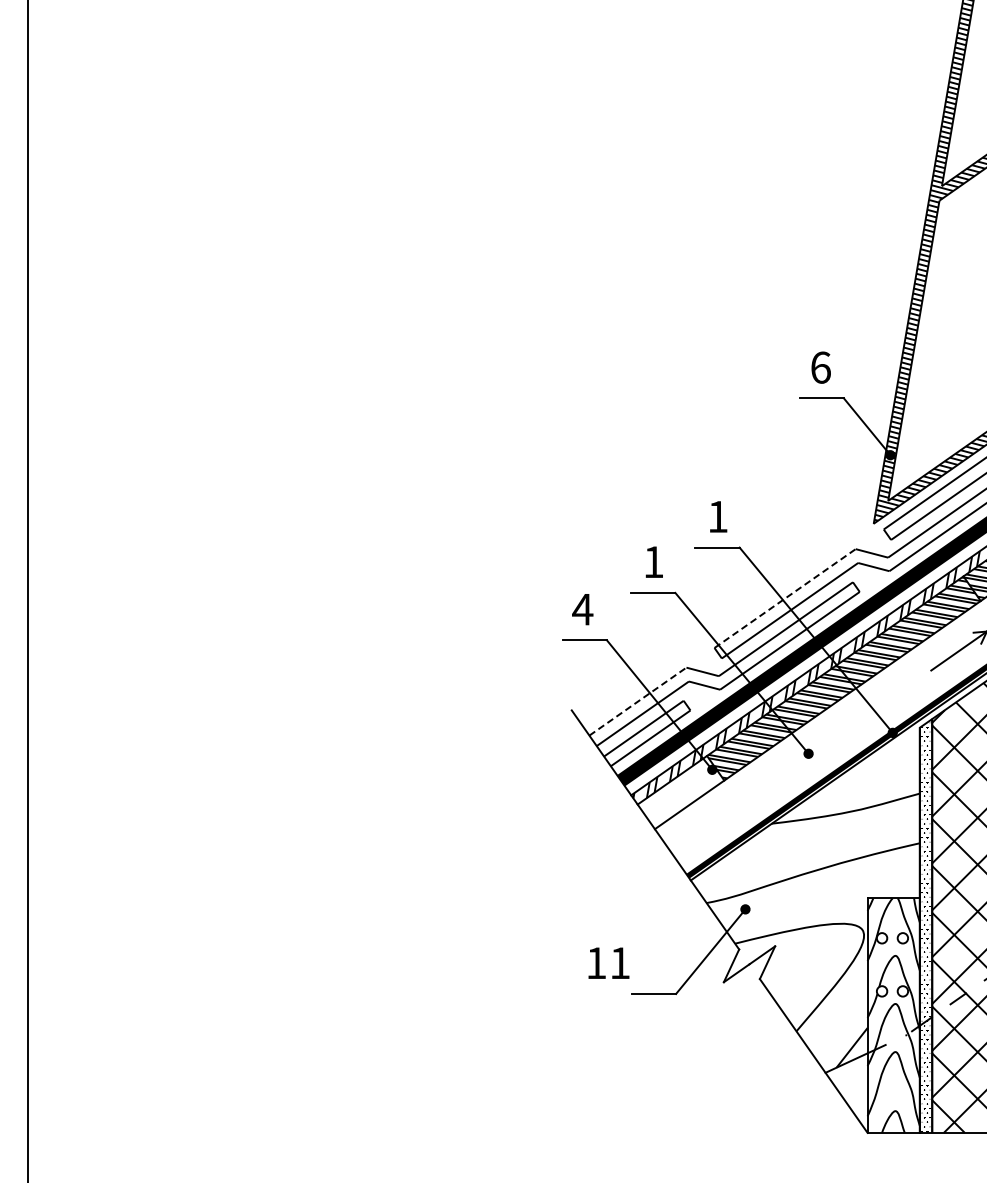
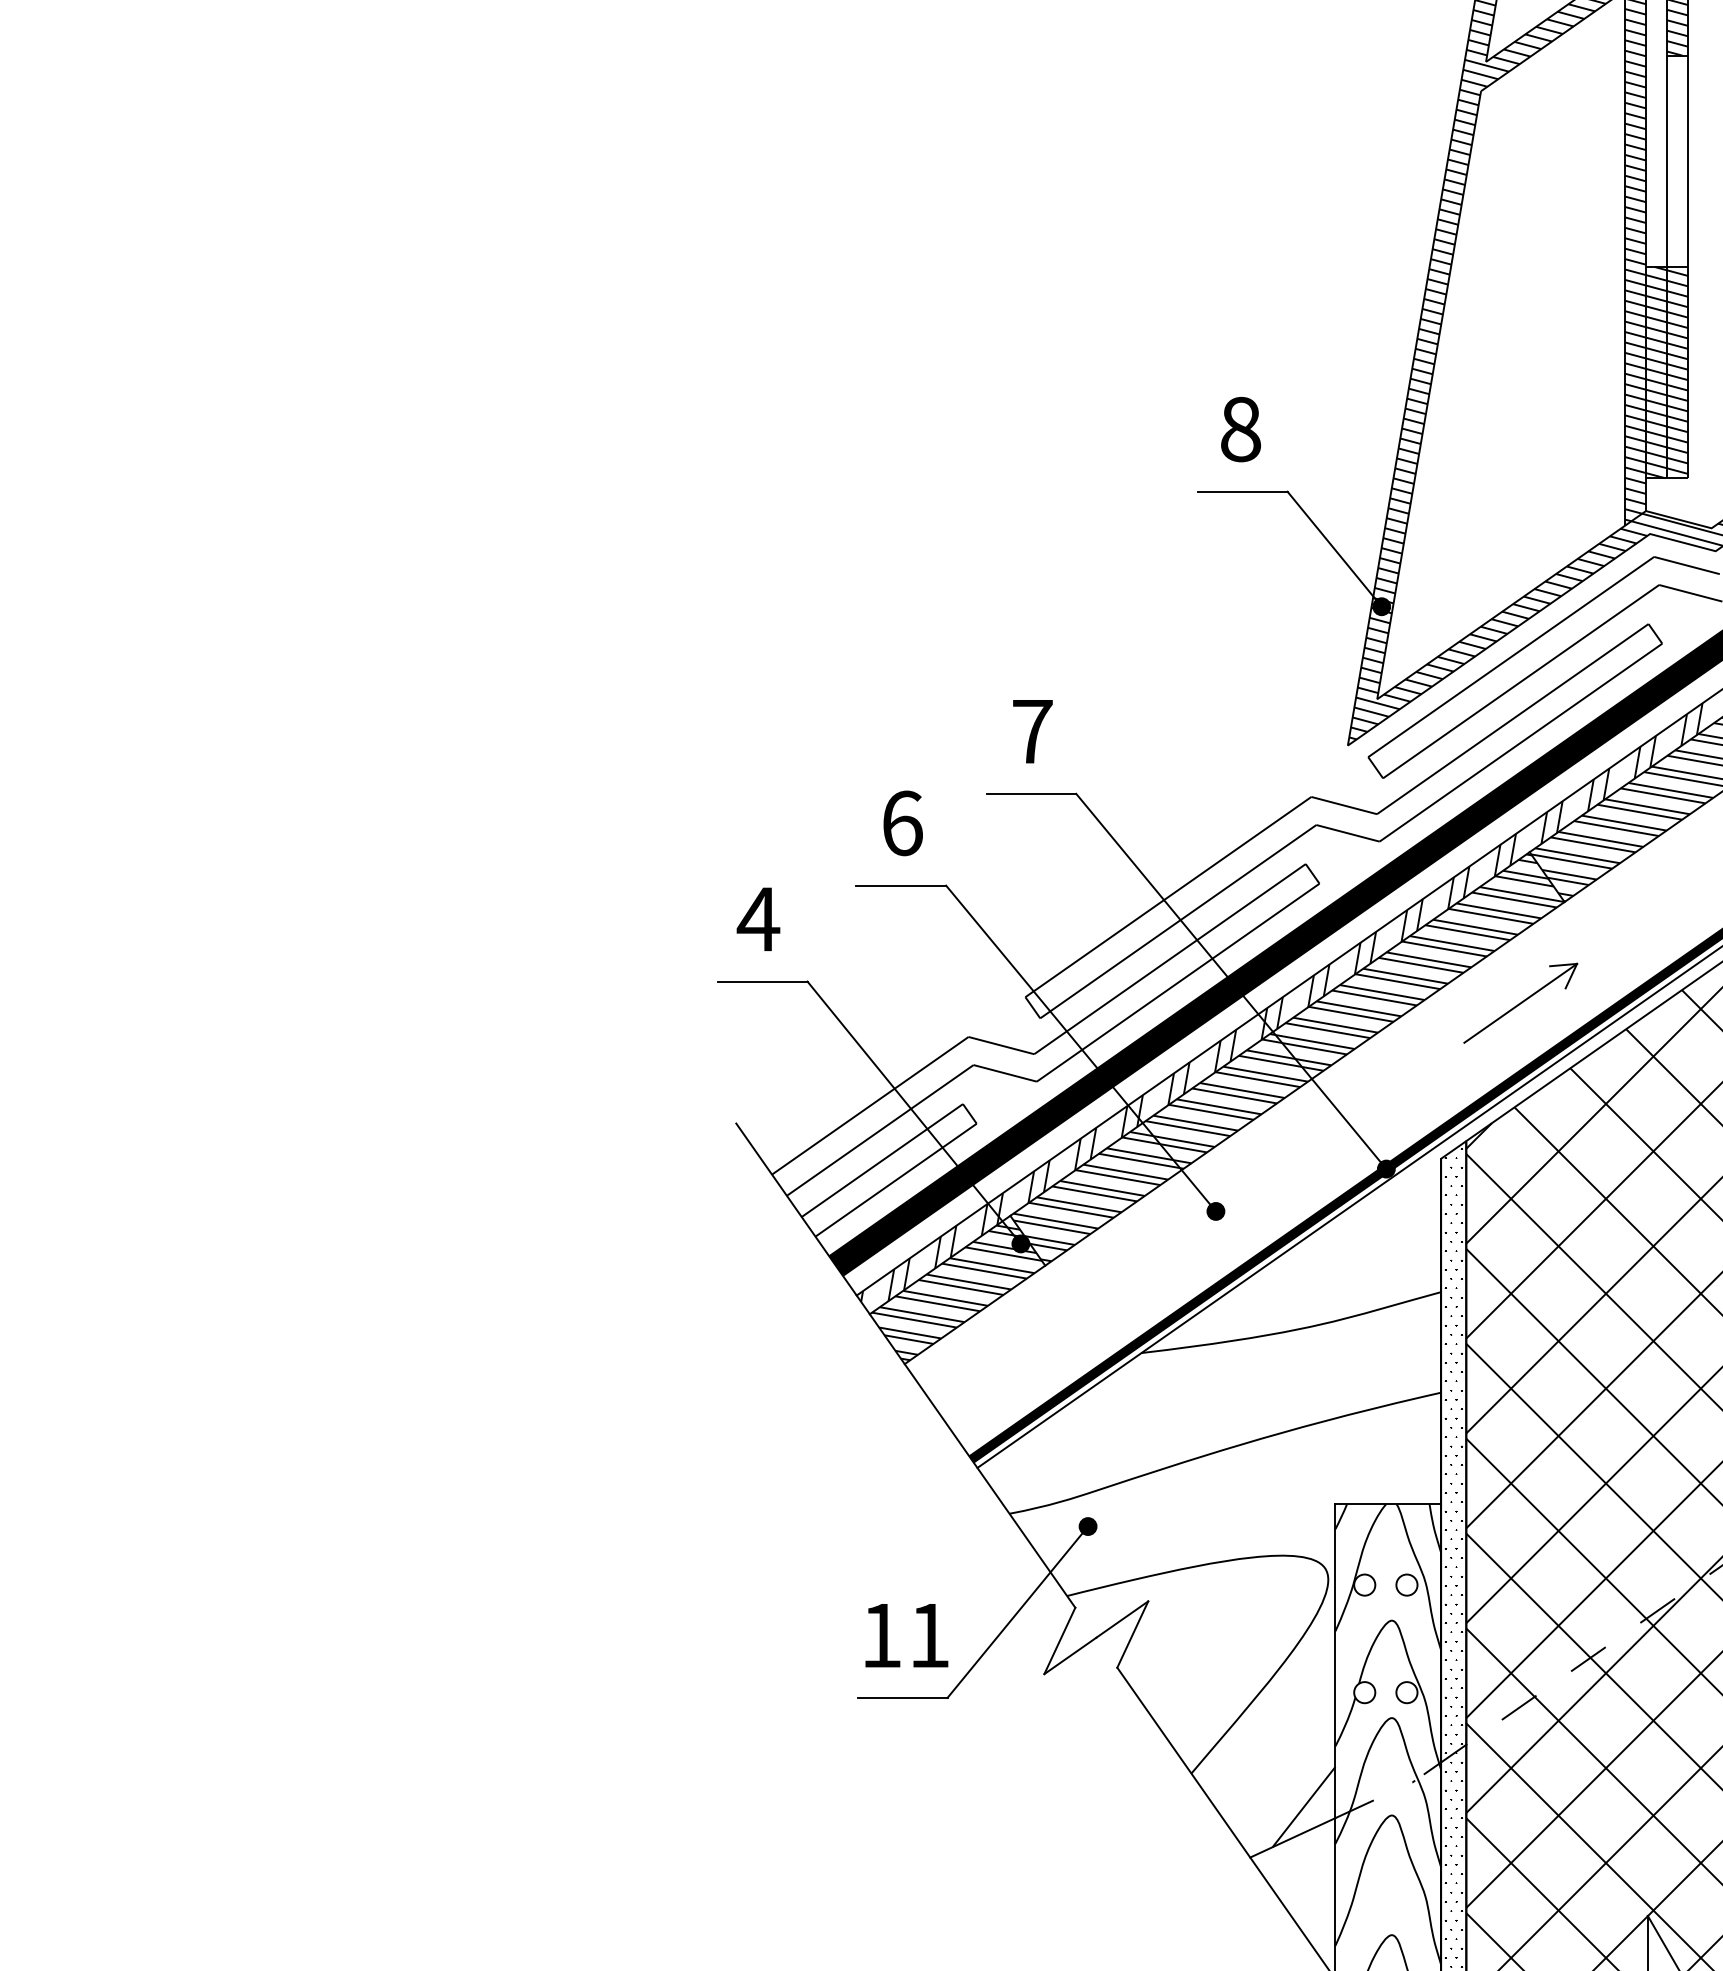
text: (820, 367) -> (1240, 429), 6 -> 8
text: (717, 516) -> (1031, 730), 1 -> 7
text: (653, 562) -> (901, 824), 1 -> 6
line: (785, 598) -> (1169, 896), dashed -> solid
line: (638, 701) -> (871, 1105), dashed -> solid
hatch: (680, 793) -> (956, 1291), added
text: (608, 962) -> (905, 1634), moved

